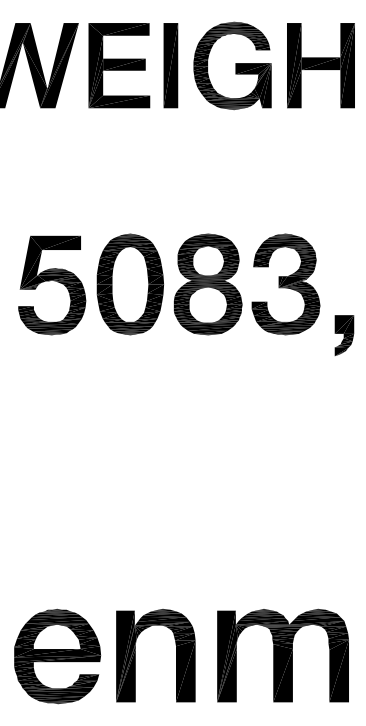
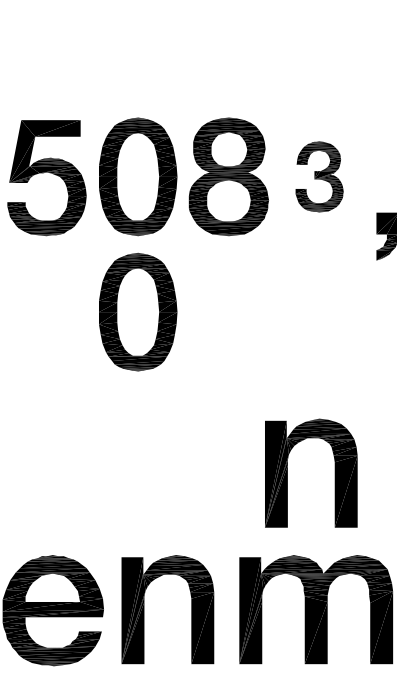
part: (285, 284) -> (319, 176), size x0.6
part: (130, 400) -> (138, 312), added
part: (258, 538) -> (287, 473), added

